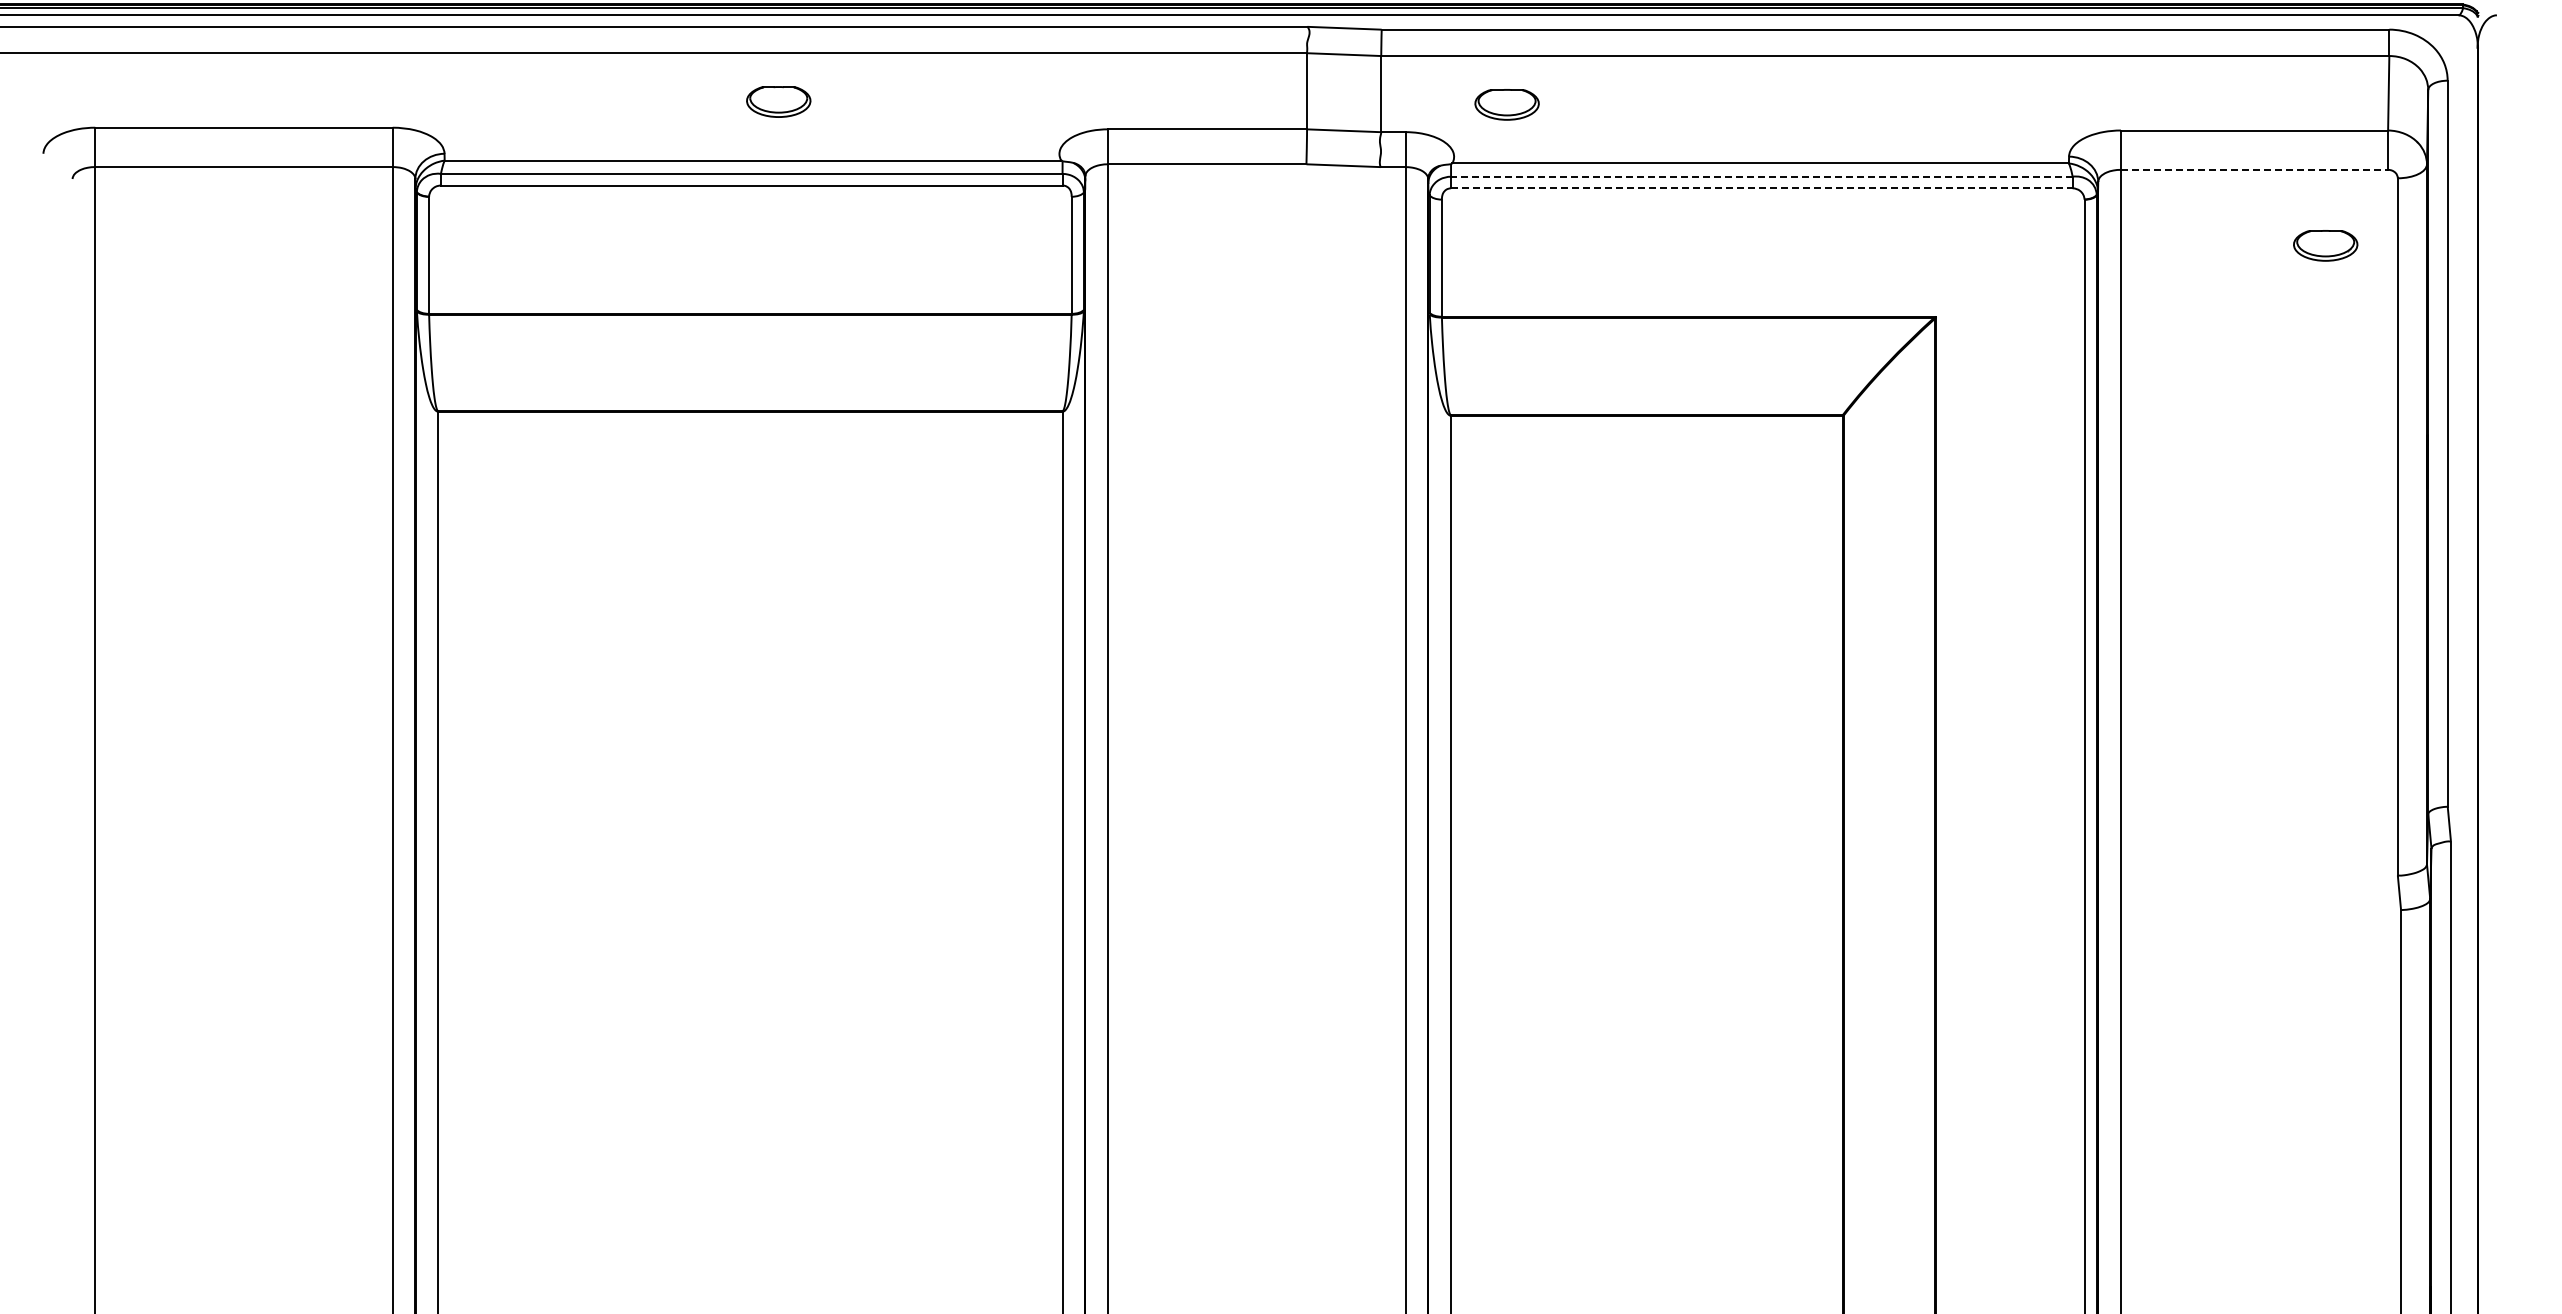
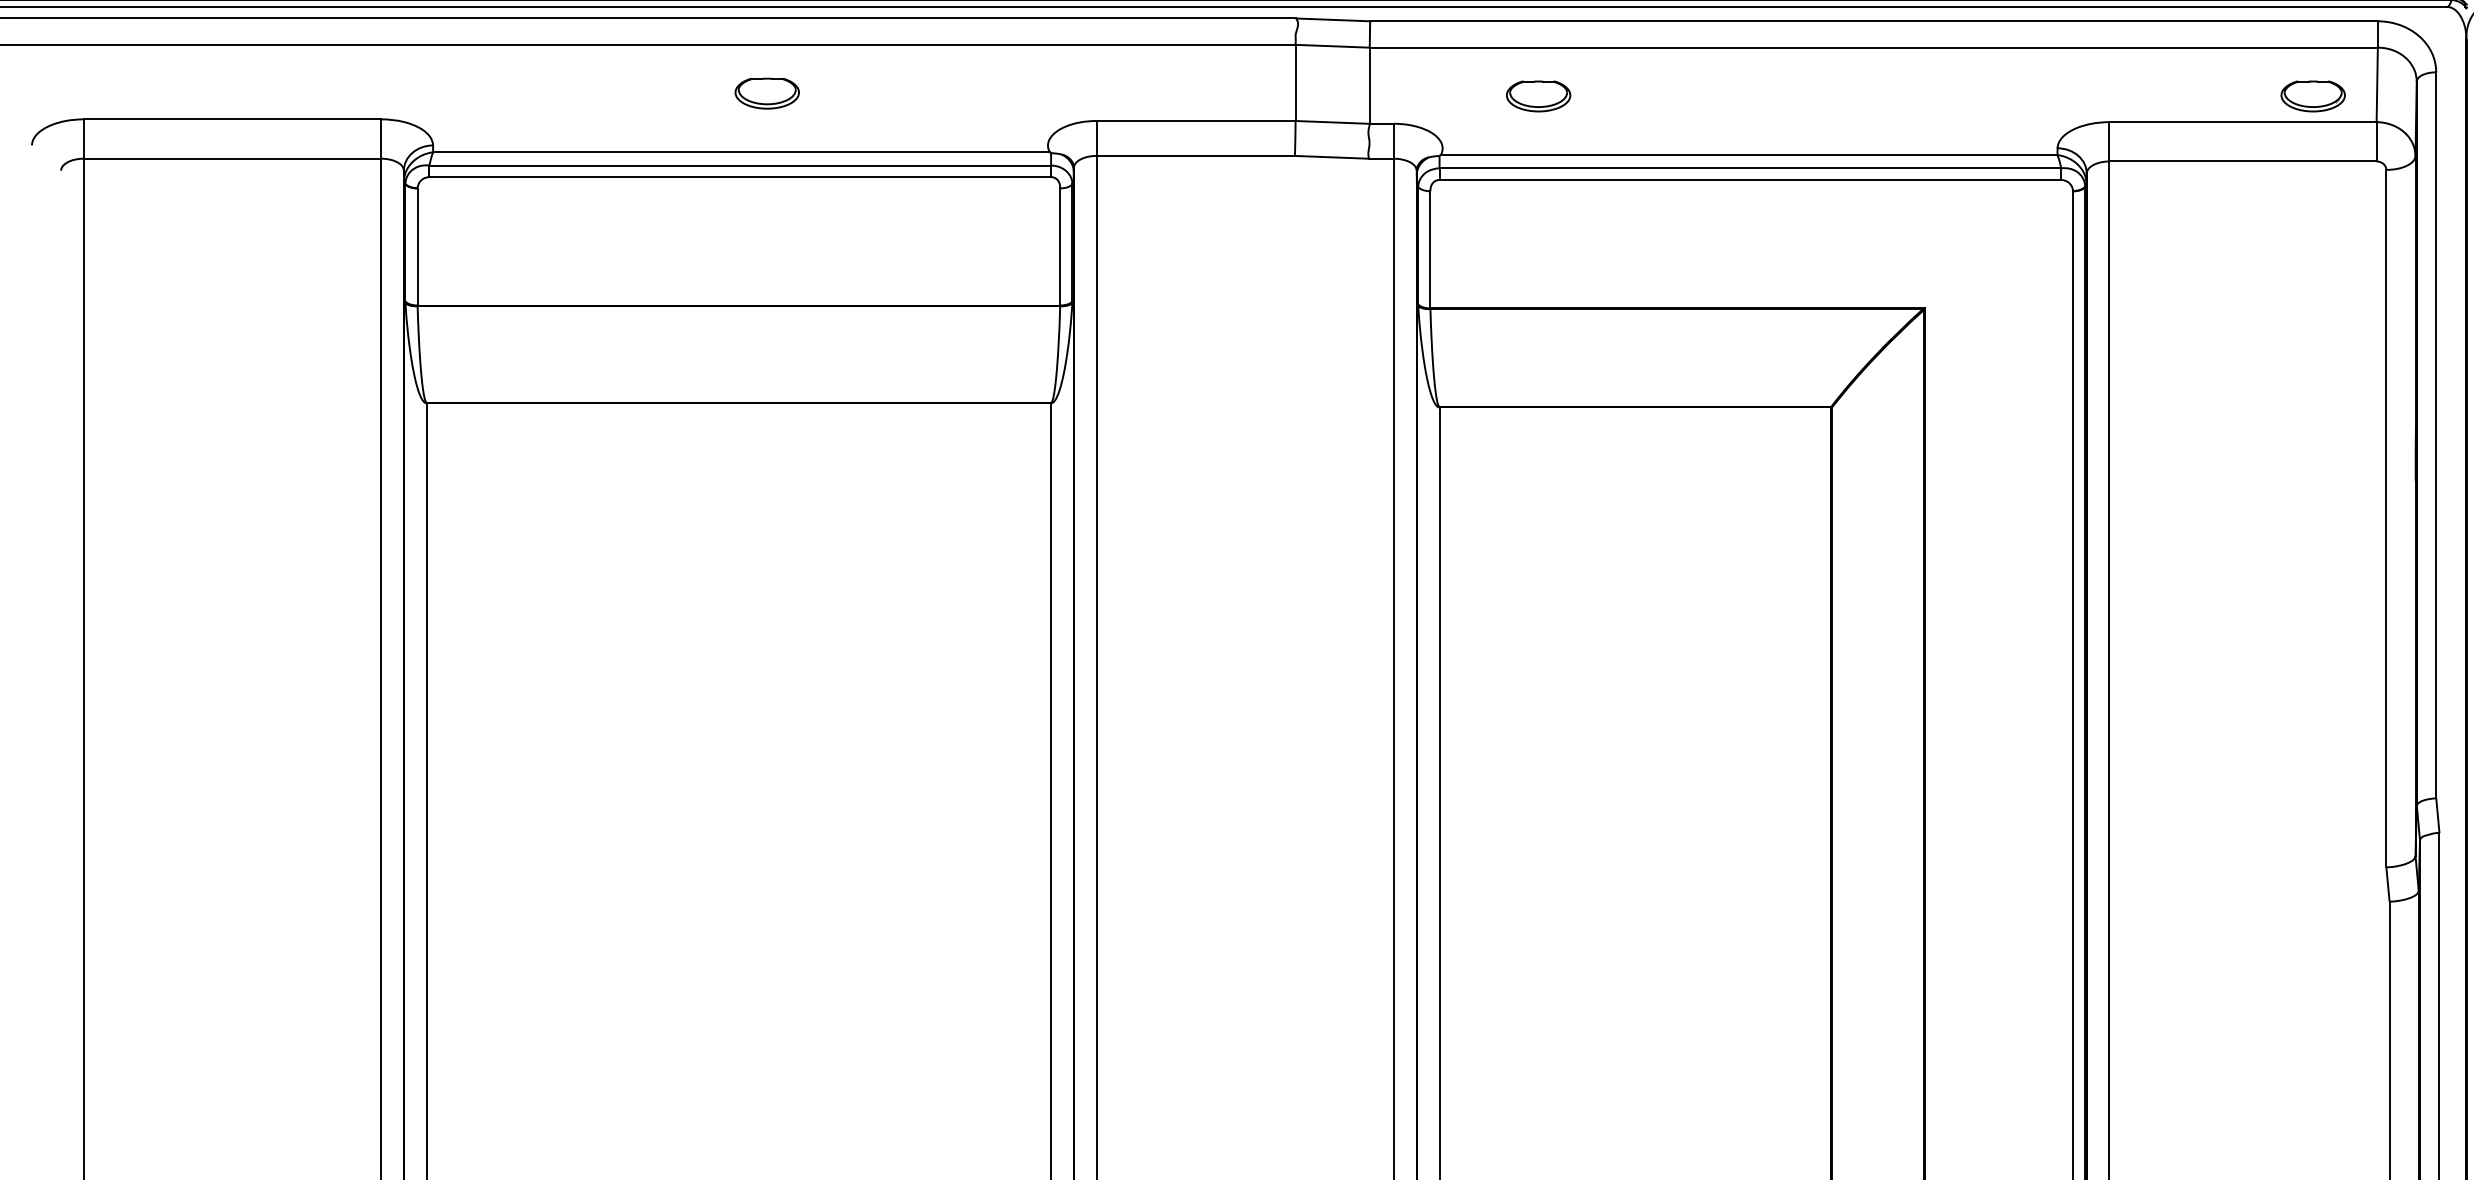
part: (1506, 104) -> (1538, 96), moved
line: (2254, 169) -> (2243, 161), dashed -> solid
line: (1761, 176) -> (1750, 168), dashed -> solid
line: (1761, 188) -> (1750, 180), dashed -> solid
part: (2325, 245) -> (2313, 96), moved

